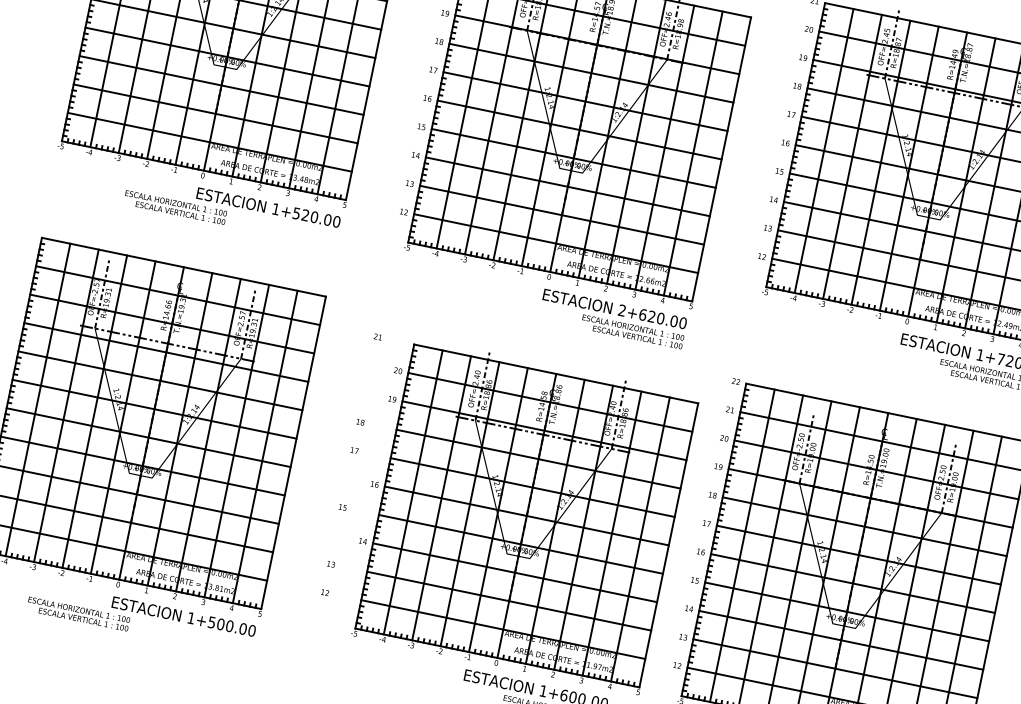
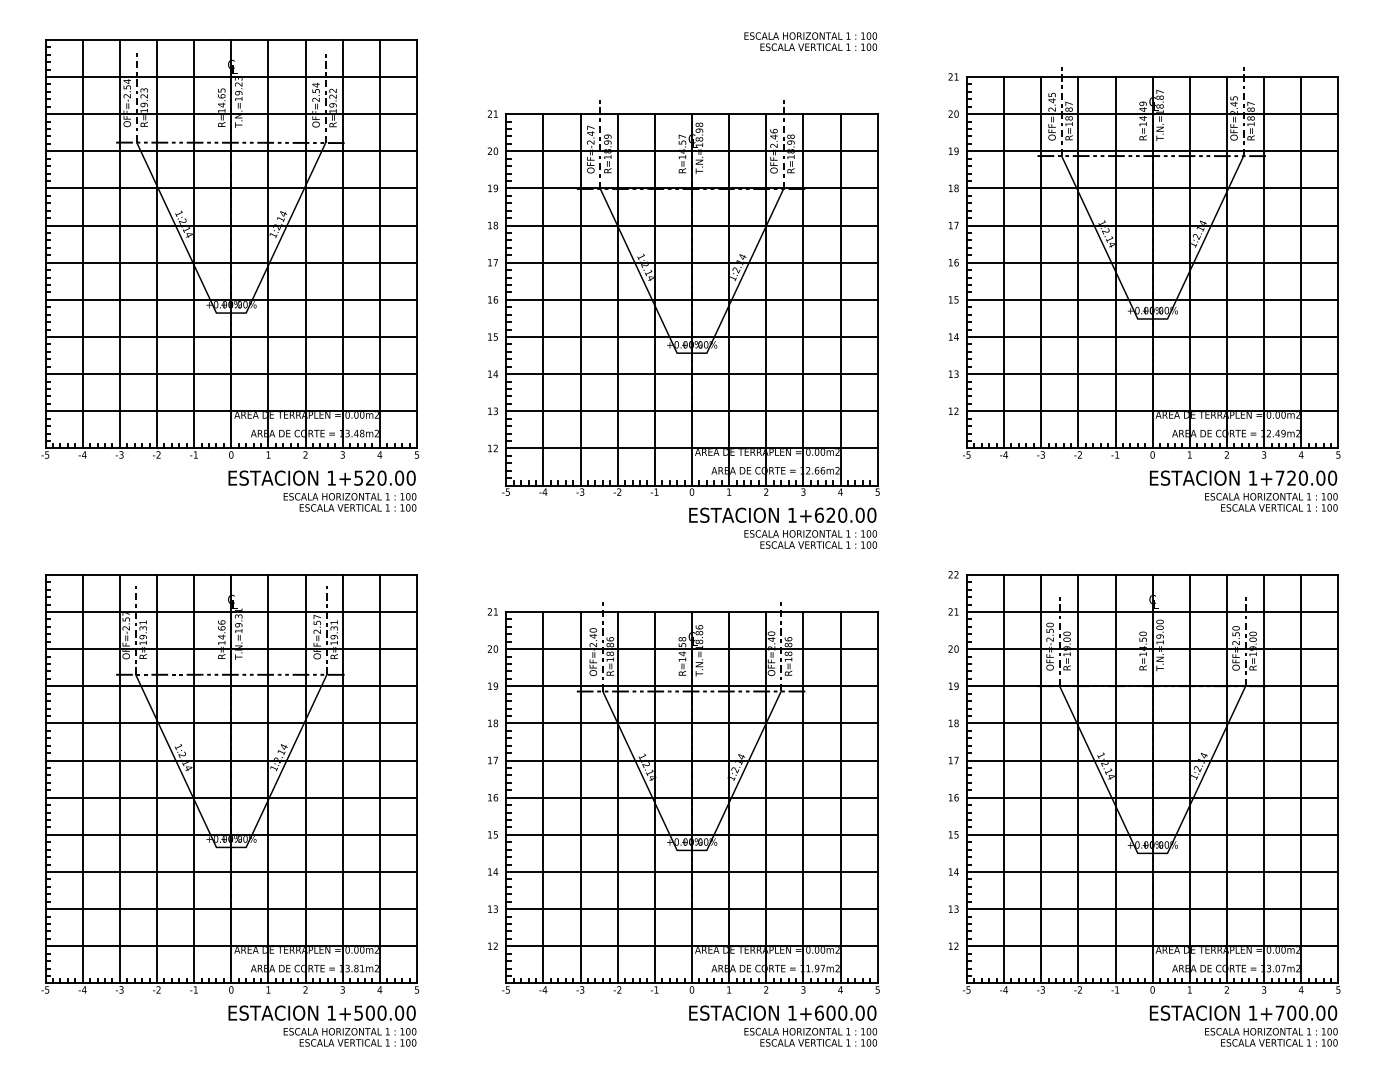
text: (174, 207) -> (349, 502), moved
text: (622, 310) -> (792, 514), 2+620.00 -> 1+620.00
part: (520, 514) -> (683, 797), moved
text: (77, 614) -> (349, 1037), moved

